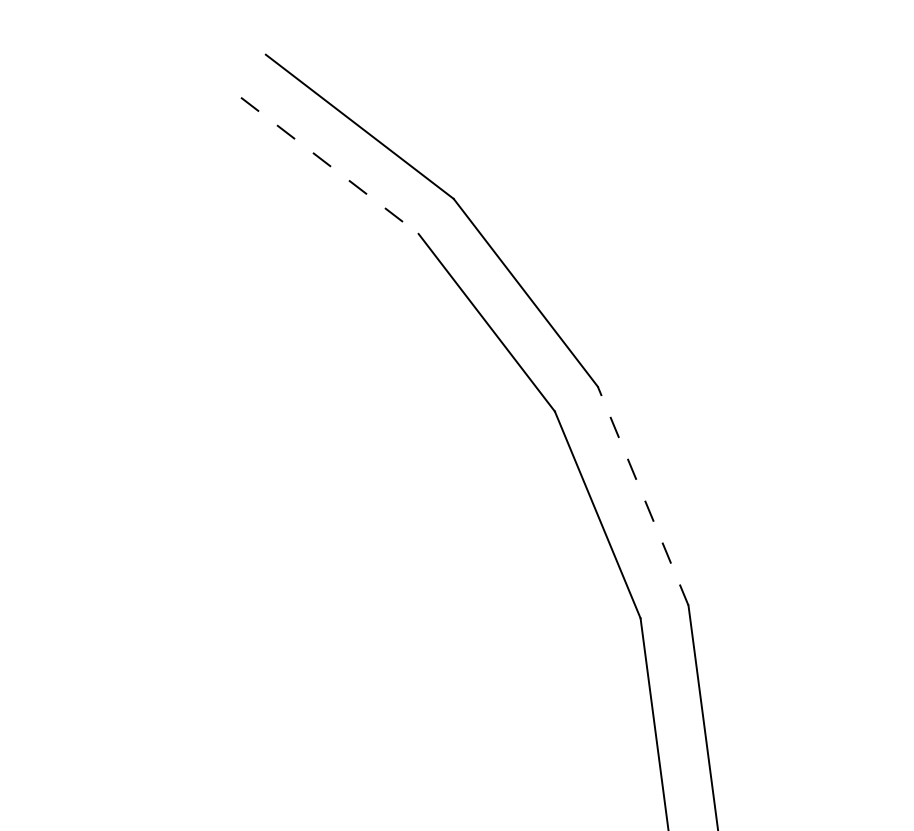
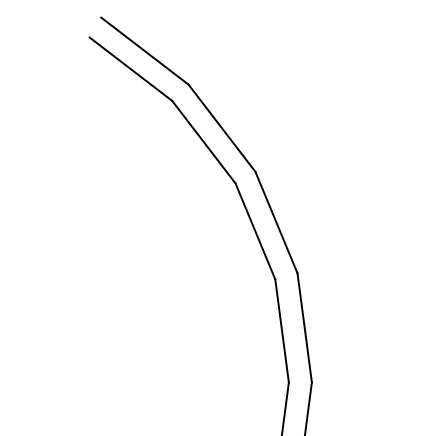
line: (328, 166) -> (130, 69), dashed -> solid
line: (643, 495) -> (276, 222), dashed -> solid

